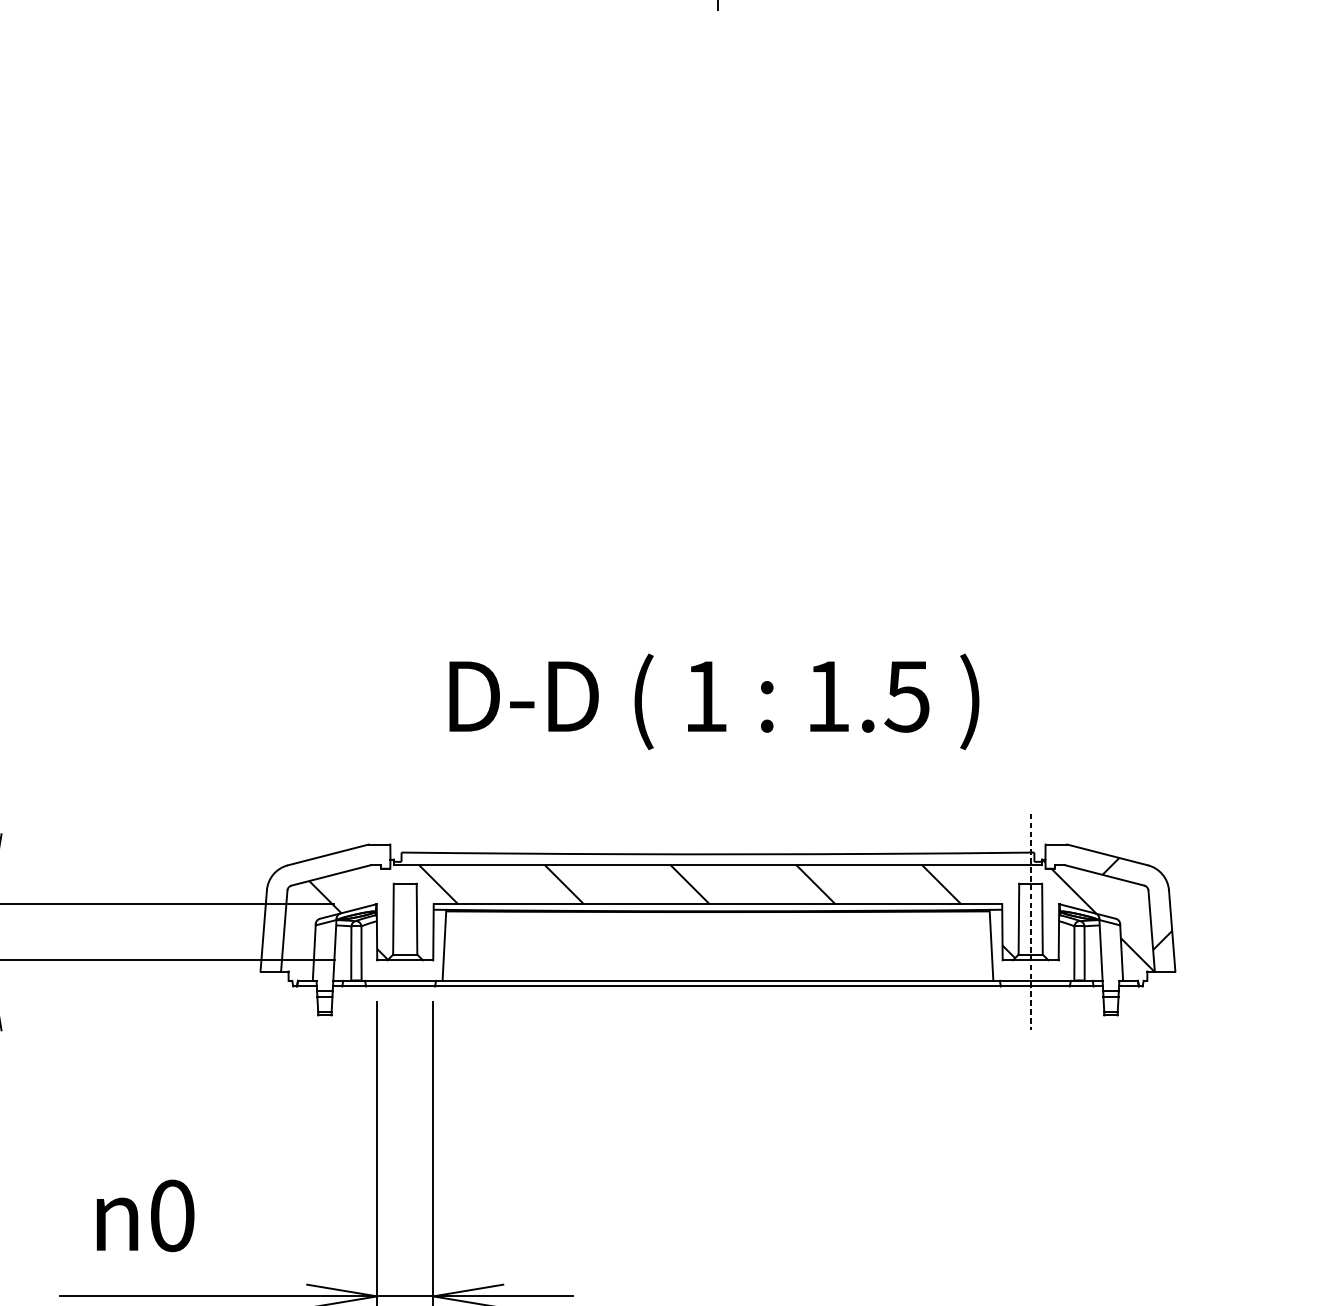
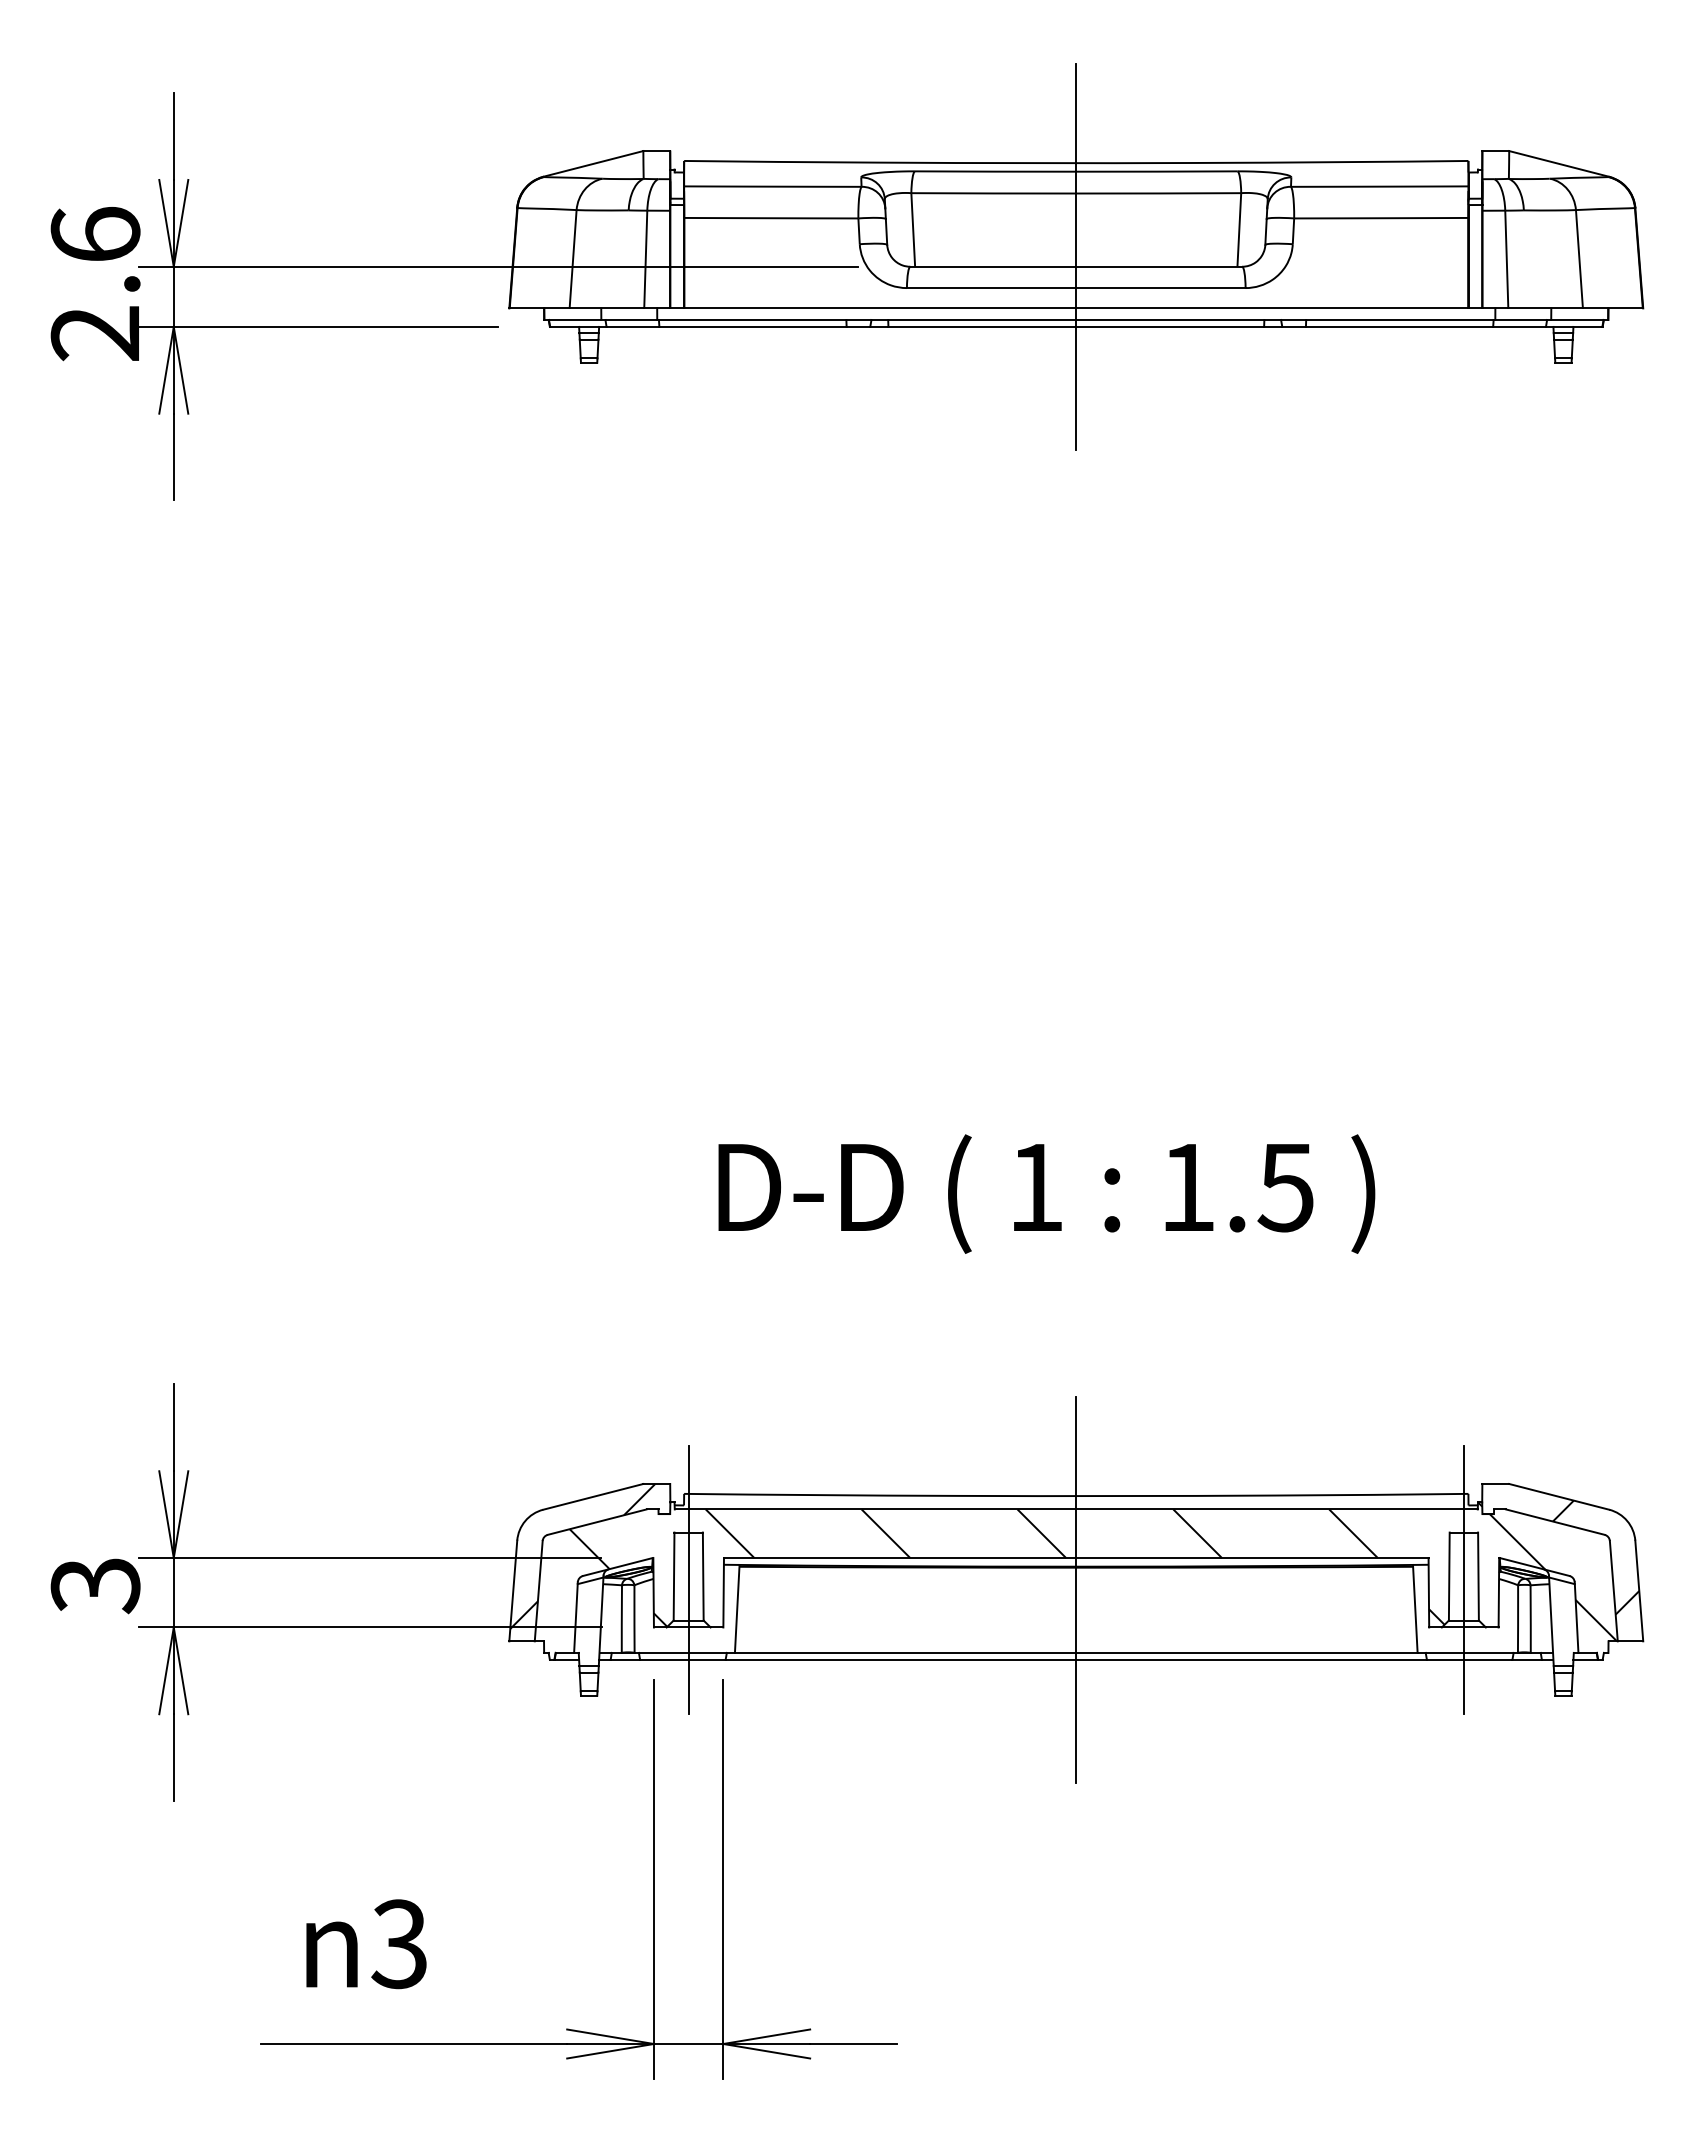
text: (714, 701) -> (1046, 1193), moved
hatch: (319, 902) -> (582, 1555), added
line: (405, 921) -> (688, 1579), added
line: (1030, 922) -> (1463, 1580), dashed -> solid
line: (718, 929) -> (1076, 1589), added
text: (171, 1216) -> (399, 1944), 0 -> 3

